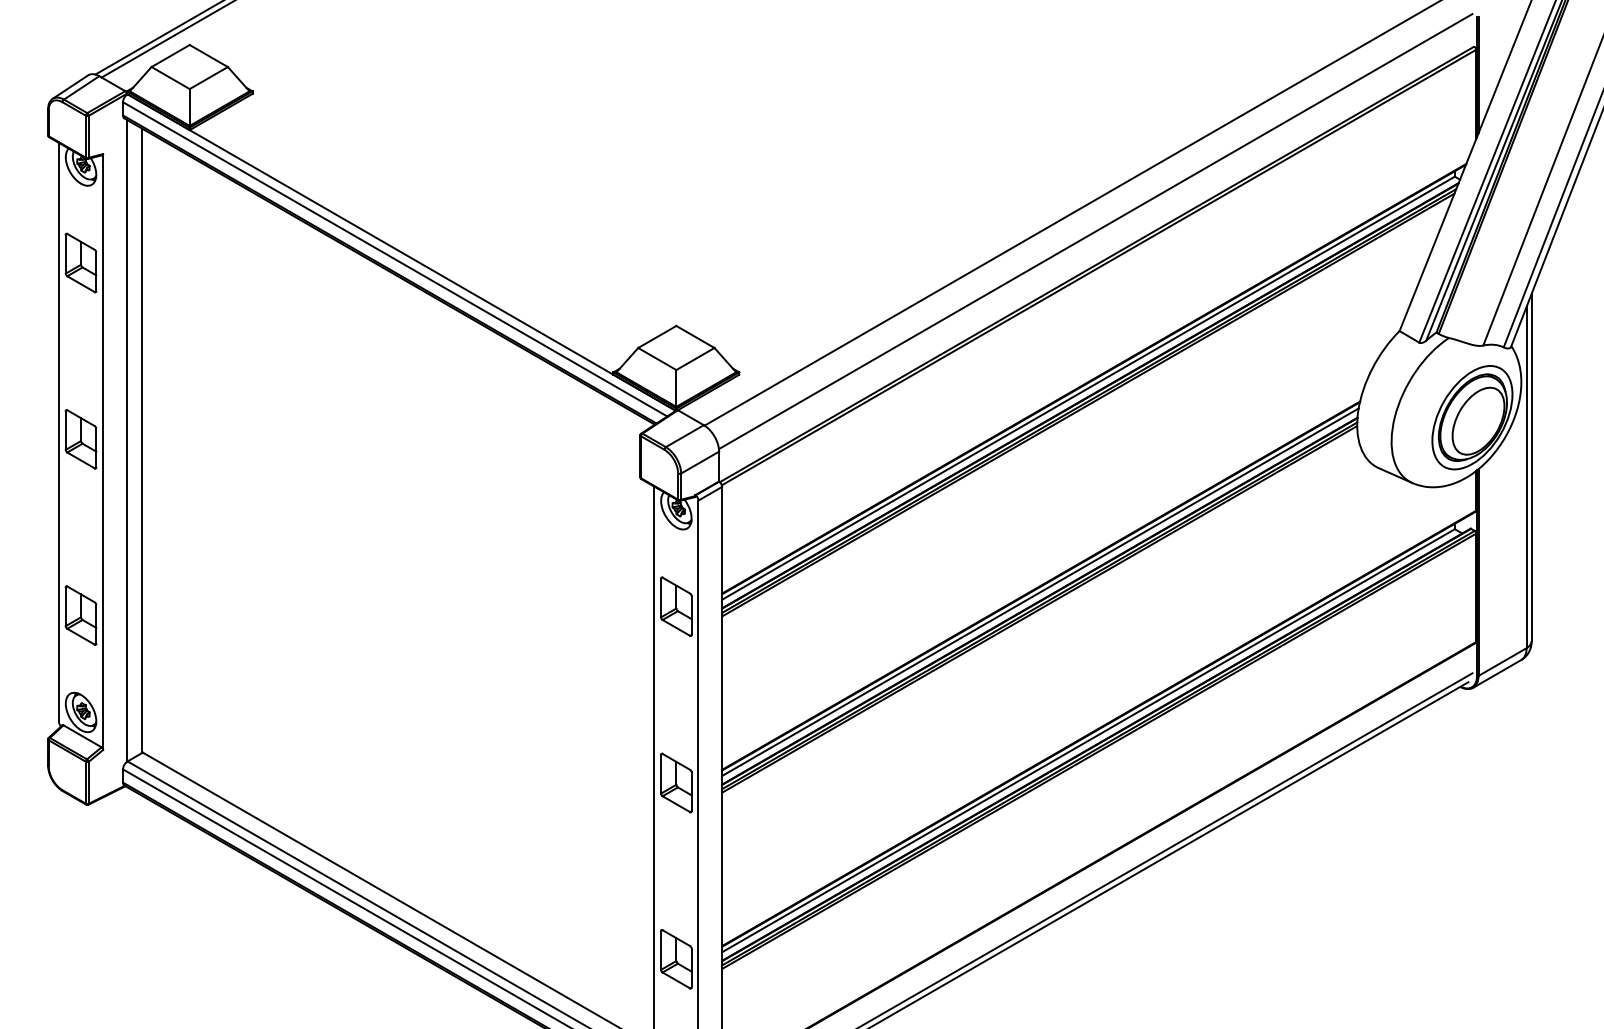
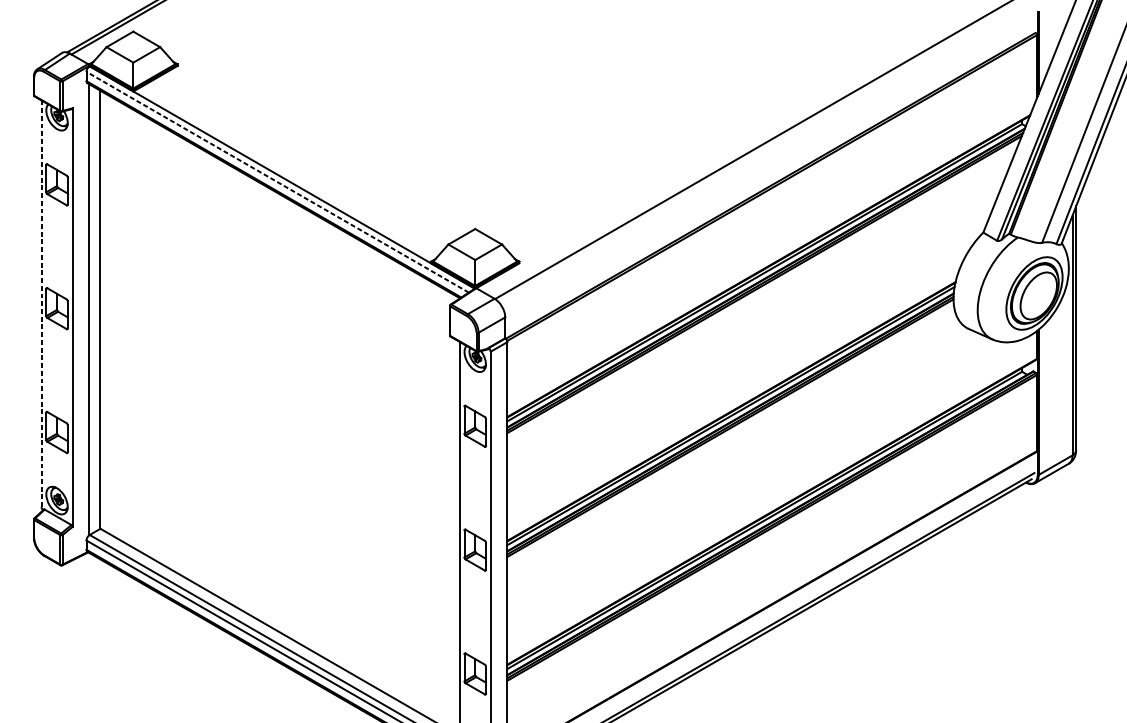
line: (1095, 231) -> (769, 162), removed
line: (394, 259) -> (277, 182), solid -> dashed
line: (58, 431) -> (41, 303), solid -> dashed

